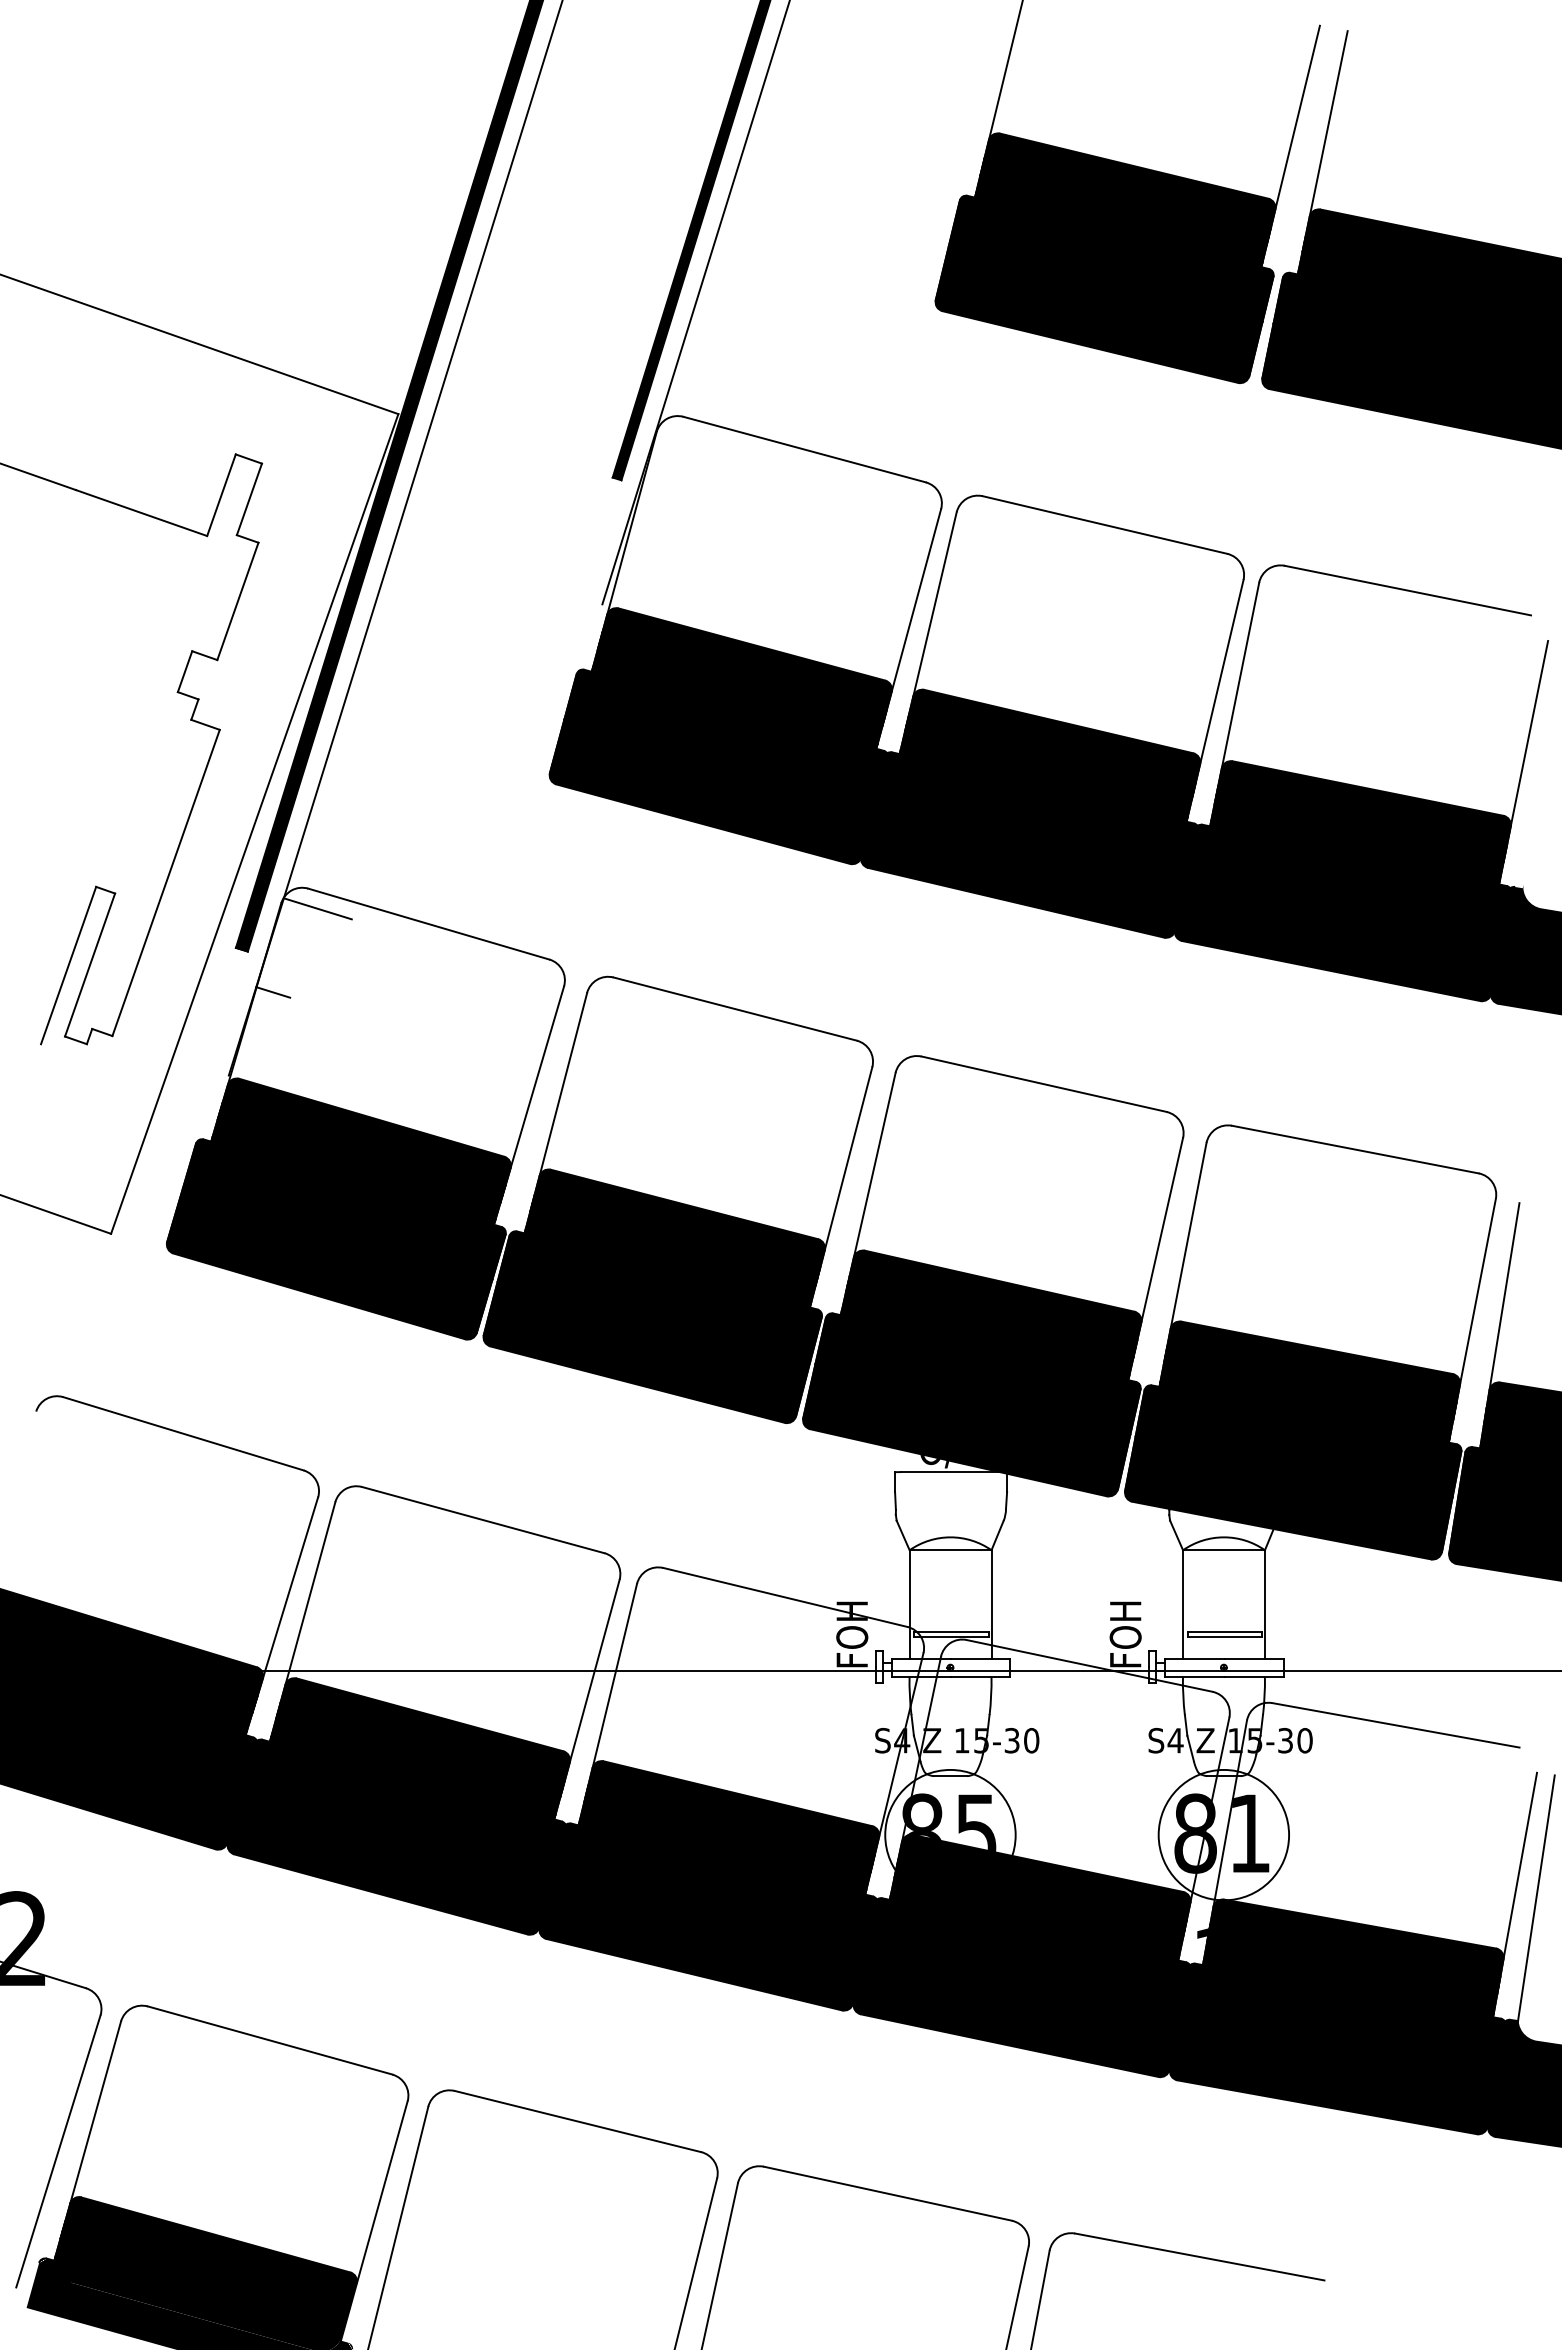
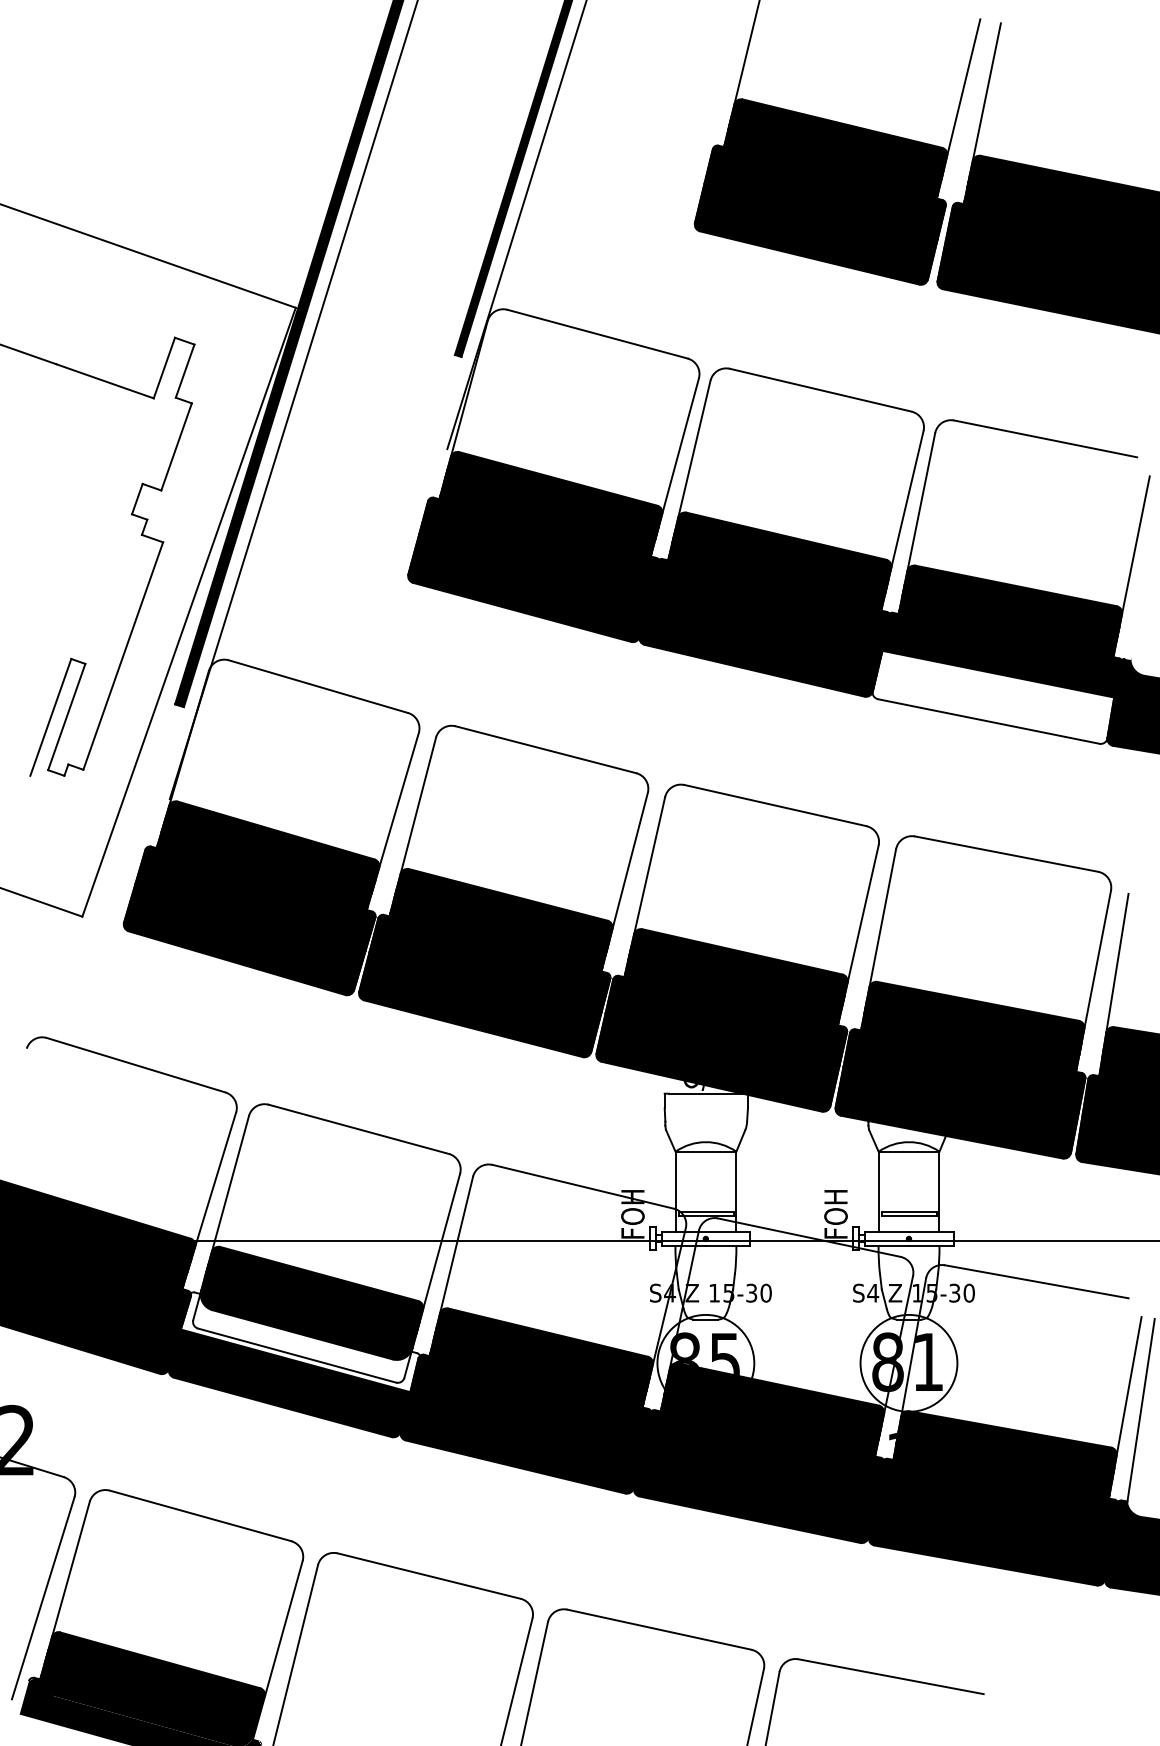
line: (317, 908) -> (235, 675), removed
fill: (1338, 938) -> (994, 697), removed
line: (273, 992) -> (203, 737), removed
fill: (404, 1805) -> (300, 1341), removed

